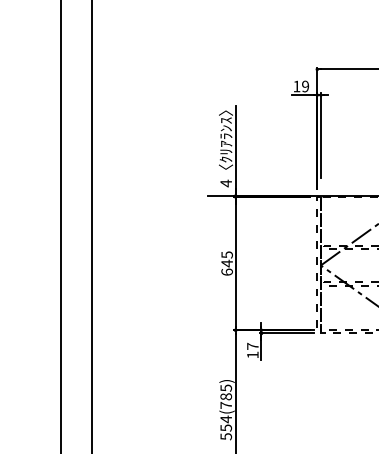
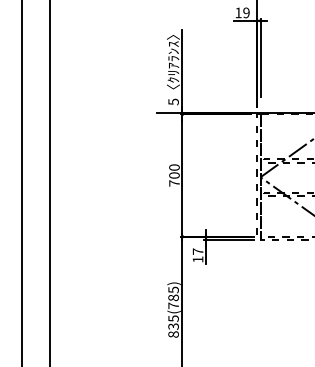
text: (226, 183) -> (173, 101), 4 -> 5
text: (226, 263) -> (173, 175), 645 -> 700
text: (226, 427) -> (173, 326), 554(785) -> 835(785)

